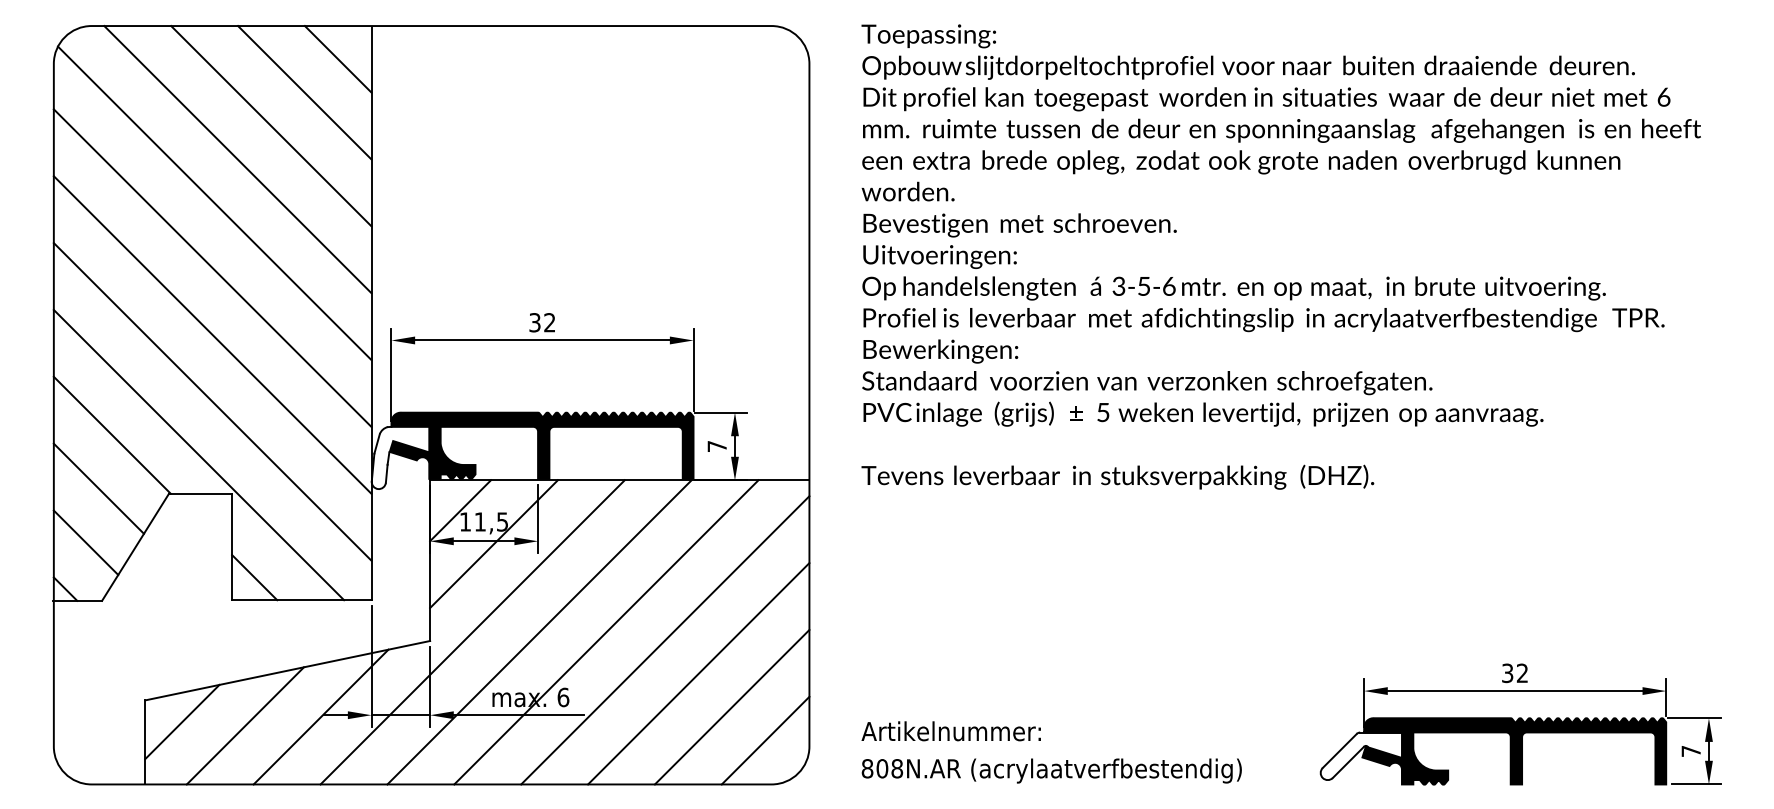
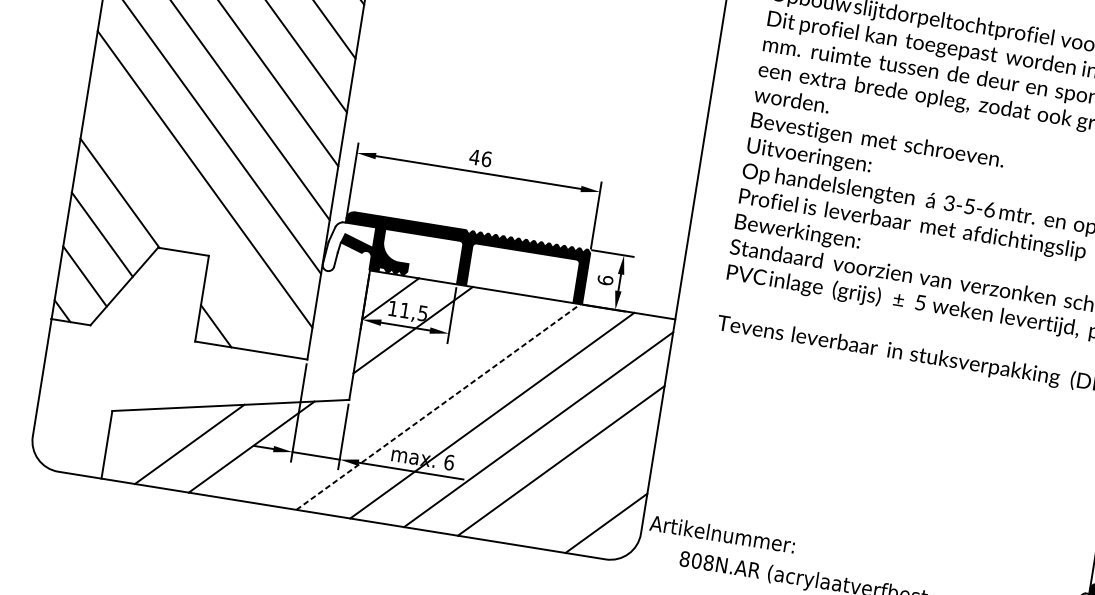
text: (541, 322) -> (479, 157), 32 -> 46
text: (716, 446) -> (604, 280), 7 -> 6
line: (198, 454) -> (186, 219), removed
line: (539, 631) -> (438, 406), solid -> dashed
line: (472, 632) -> (384, 398), removed
line: (731, 706) -> (583, 491), removed
line: (182, 721) -> (139, 432), removed
text: (950, 731) -> (721, 534), moved

